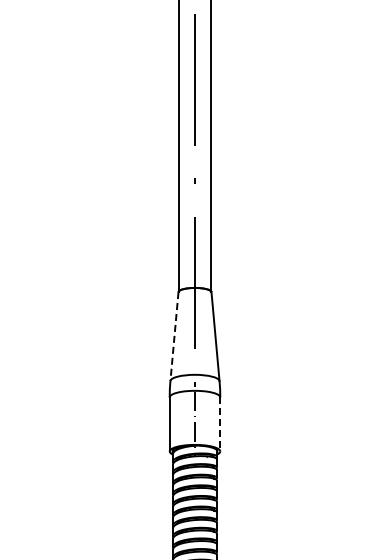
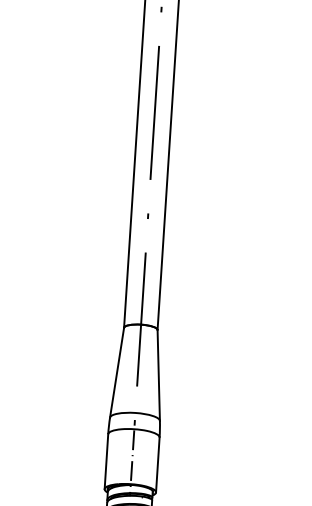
line: (174, 336) -> (117, 372), dashed -> solid
line: (220, 424) -> (158, 465), dashed -> solid

